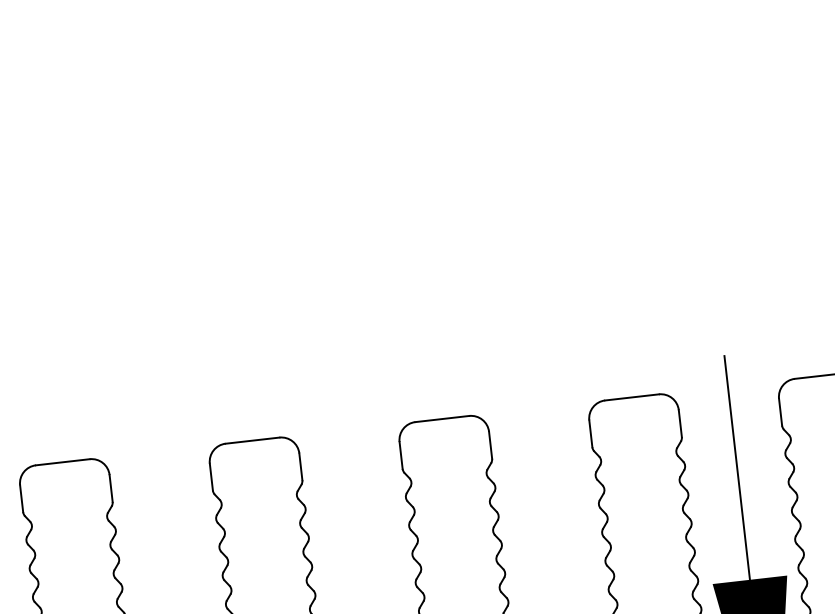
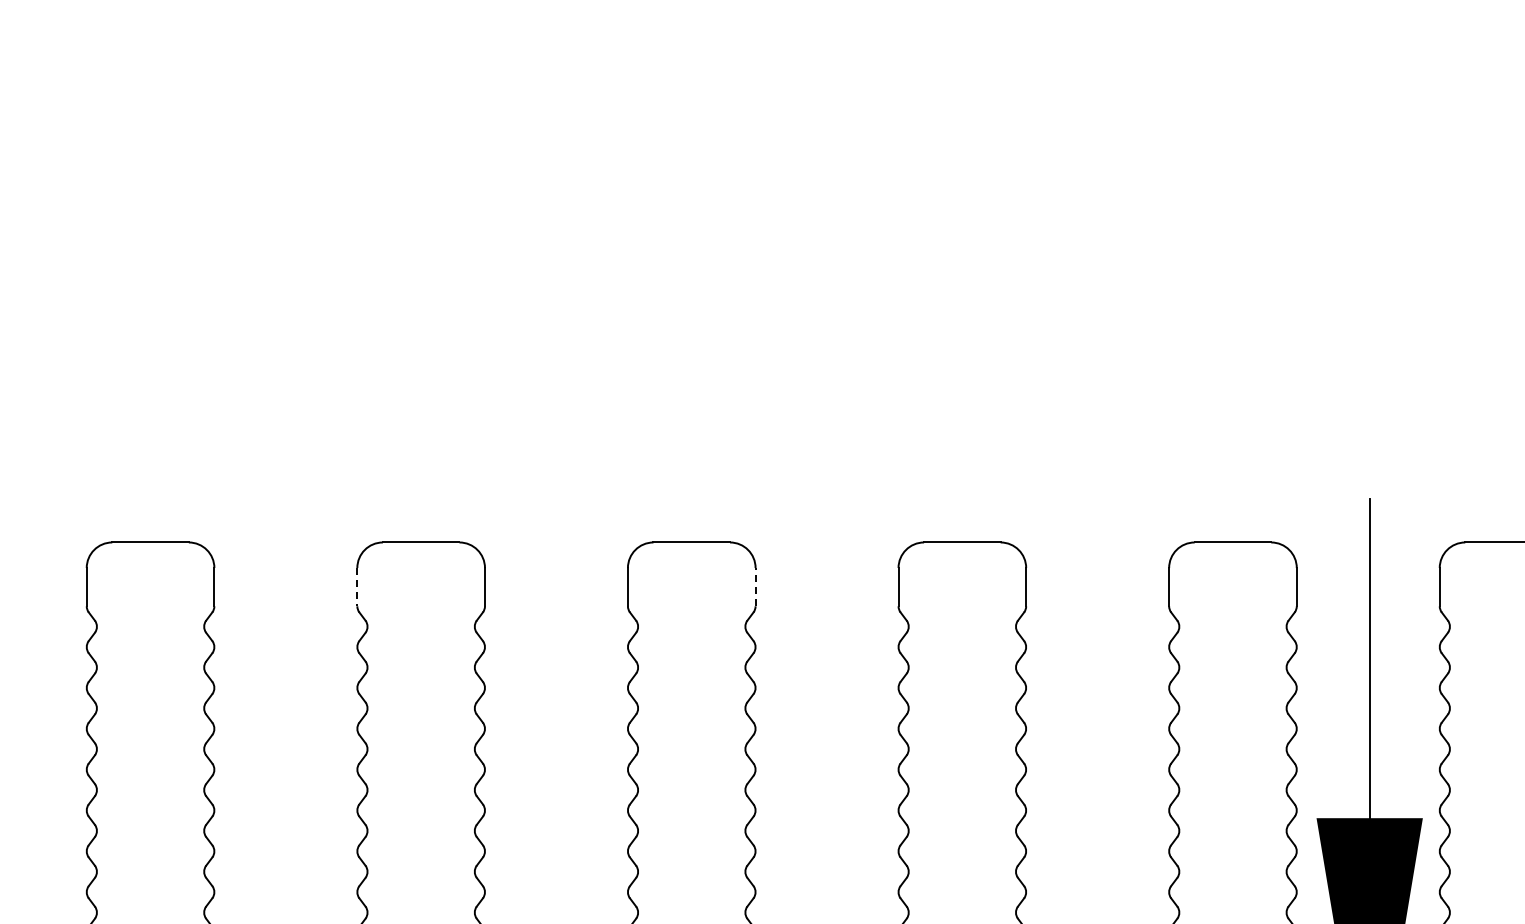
line: (300, 466) -> (755, 586), solid -> dashed
line: (21, 498) -> (357, 587), solid -> dashed

